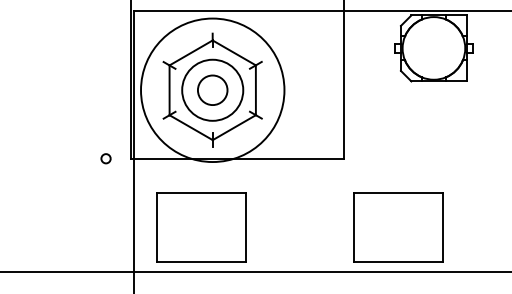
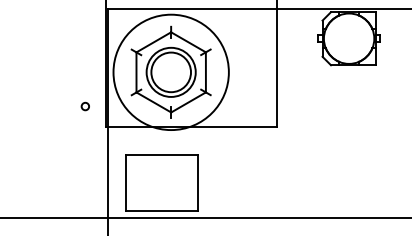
circle: (212, 89) -> (171, 71), size x1.67
circle: (105, 158) -> (84, 106), moved
part: (398, 227) -> (320, 182), removed

